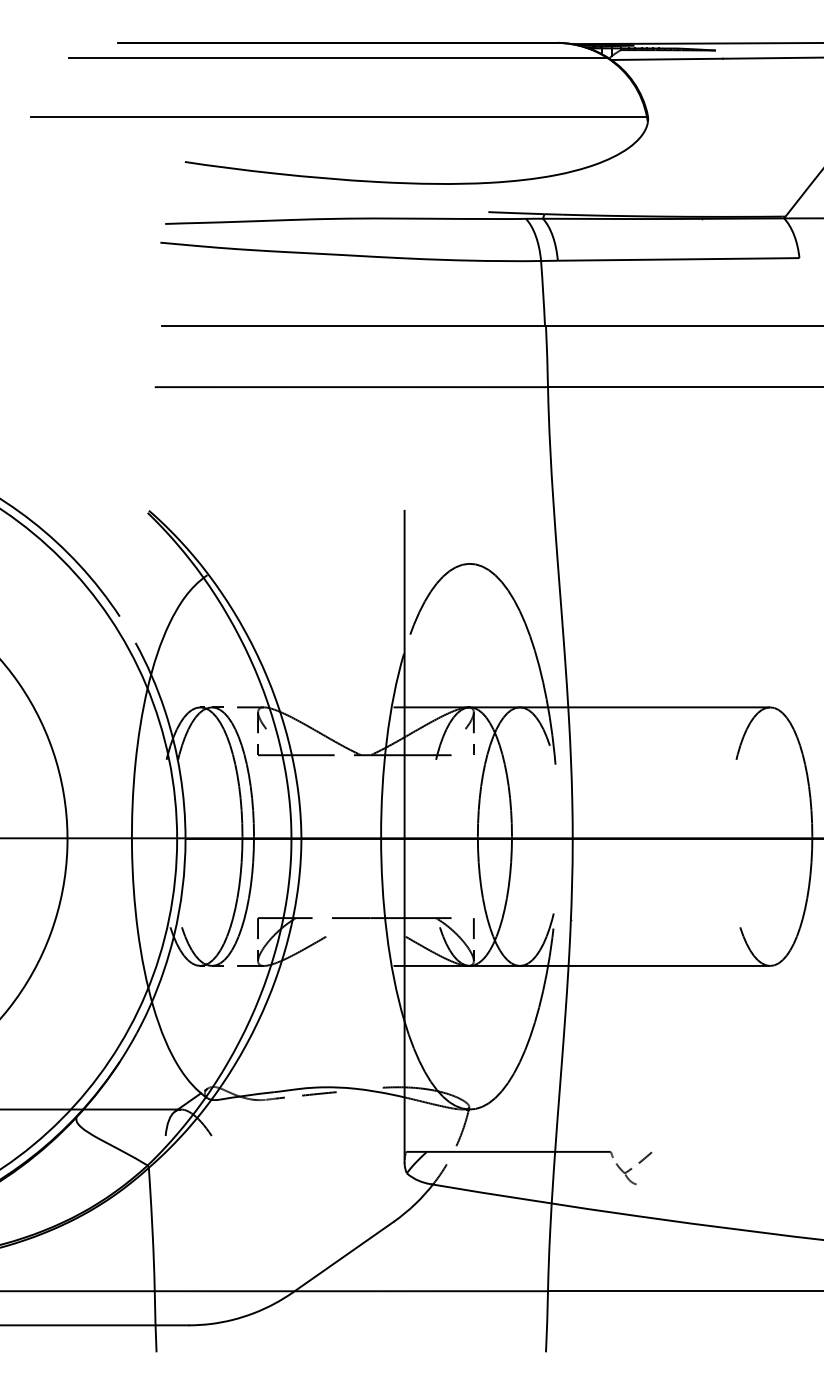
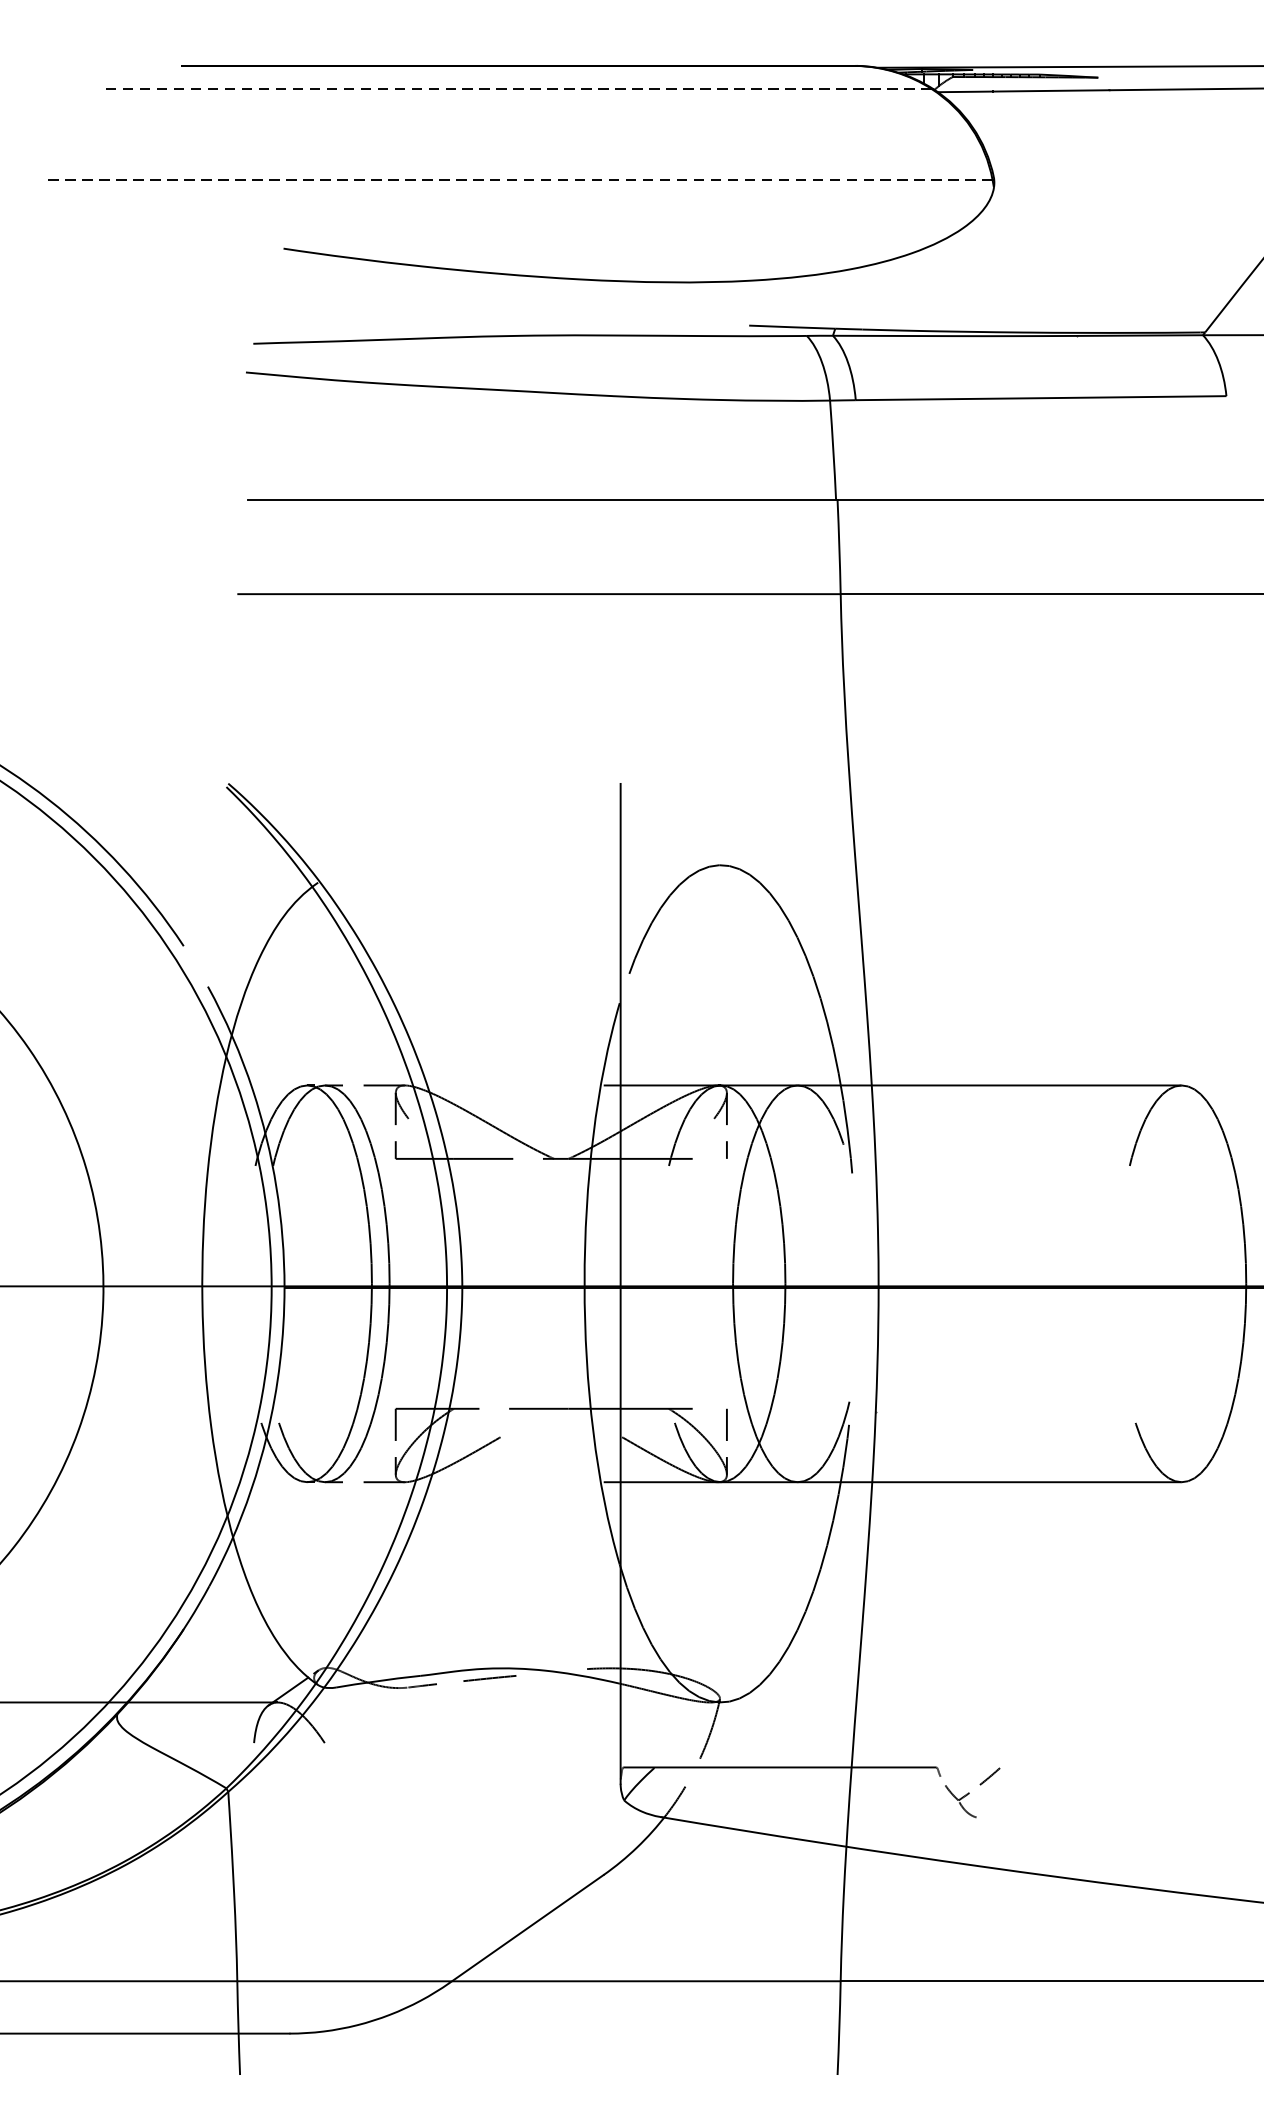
line: (338, 57) -> (519, 88), solid -> dashed
line: (339, 117) -> (520, 180), solid -> dashed

